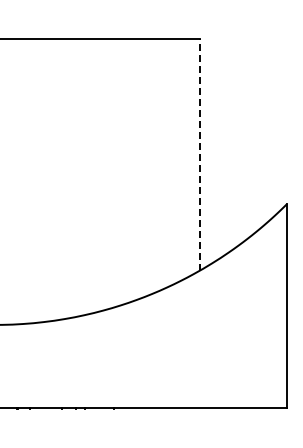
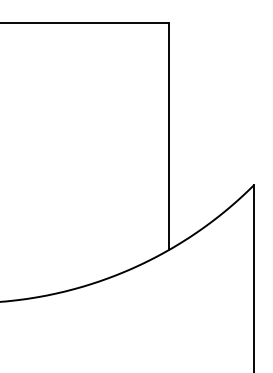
line: (199, 155) -> (168, 137), dashed -> solid

